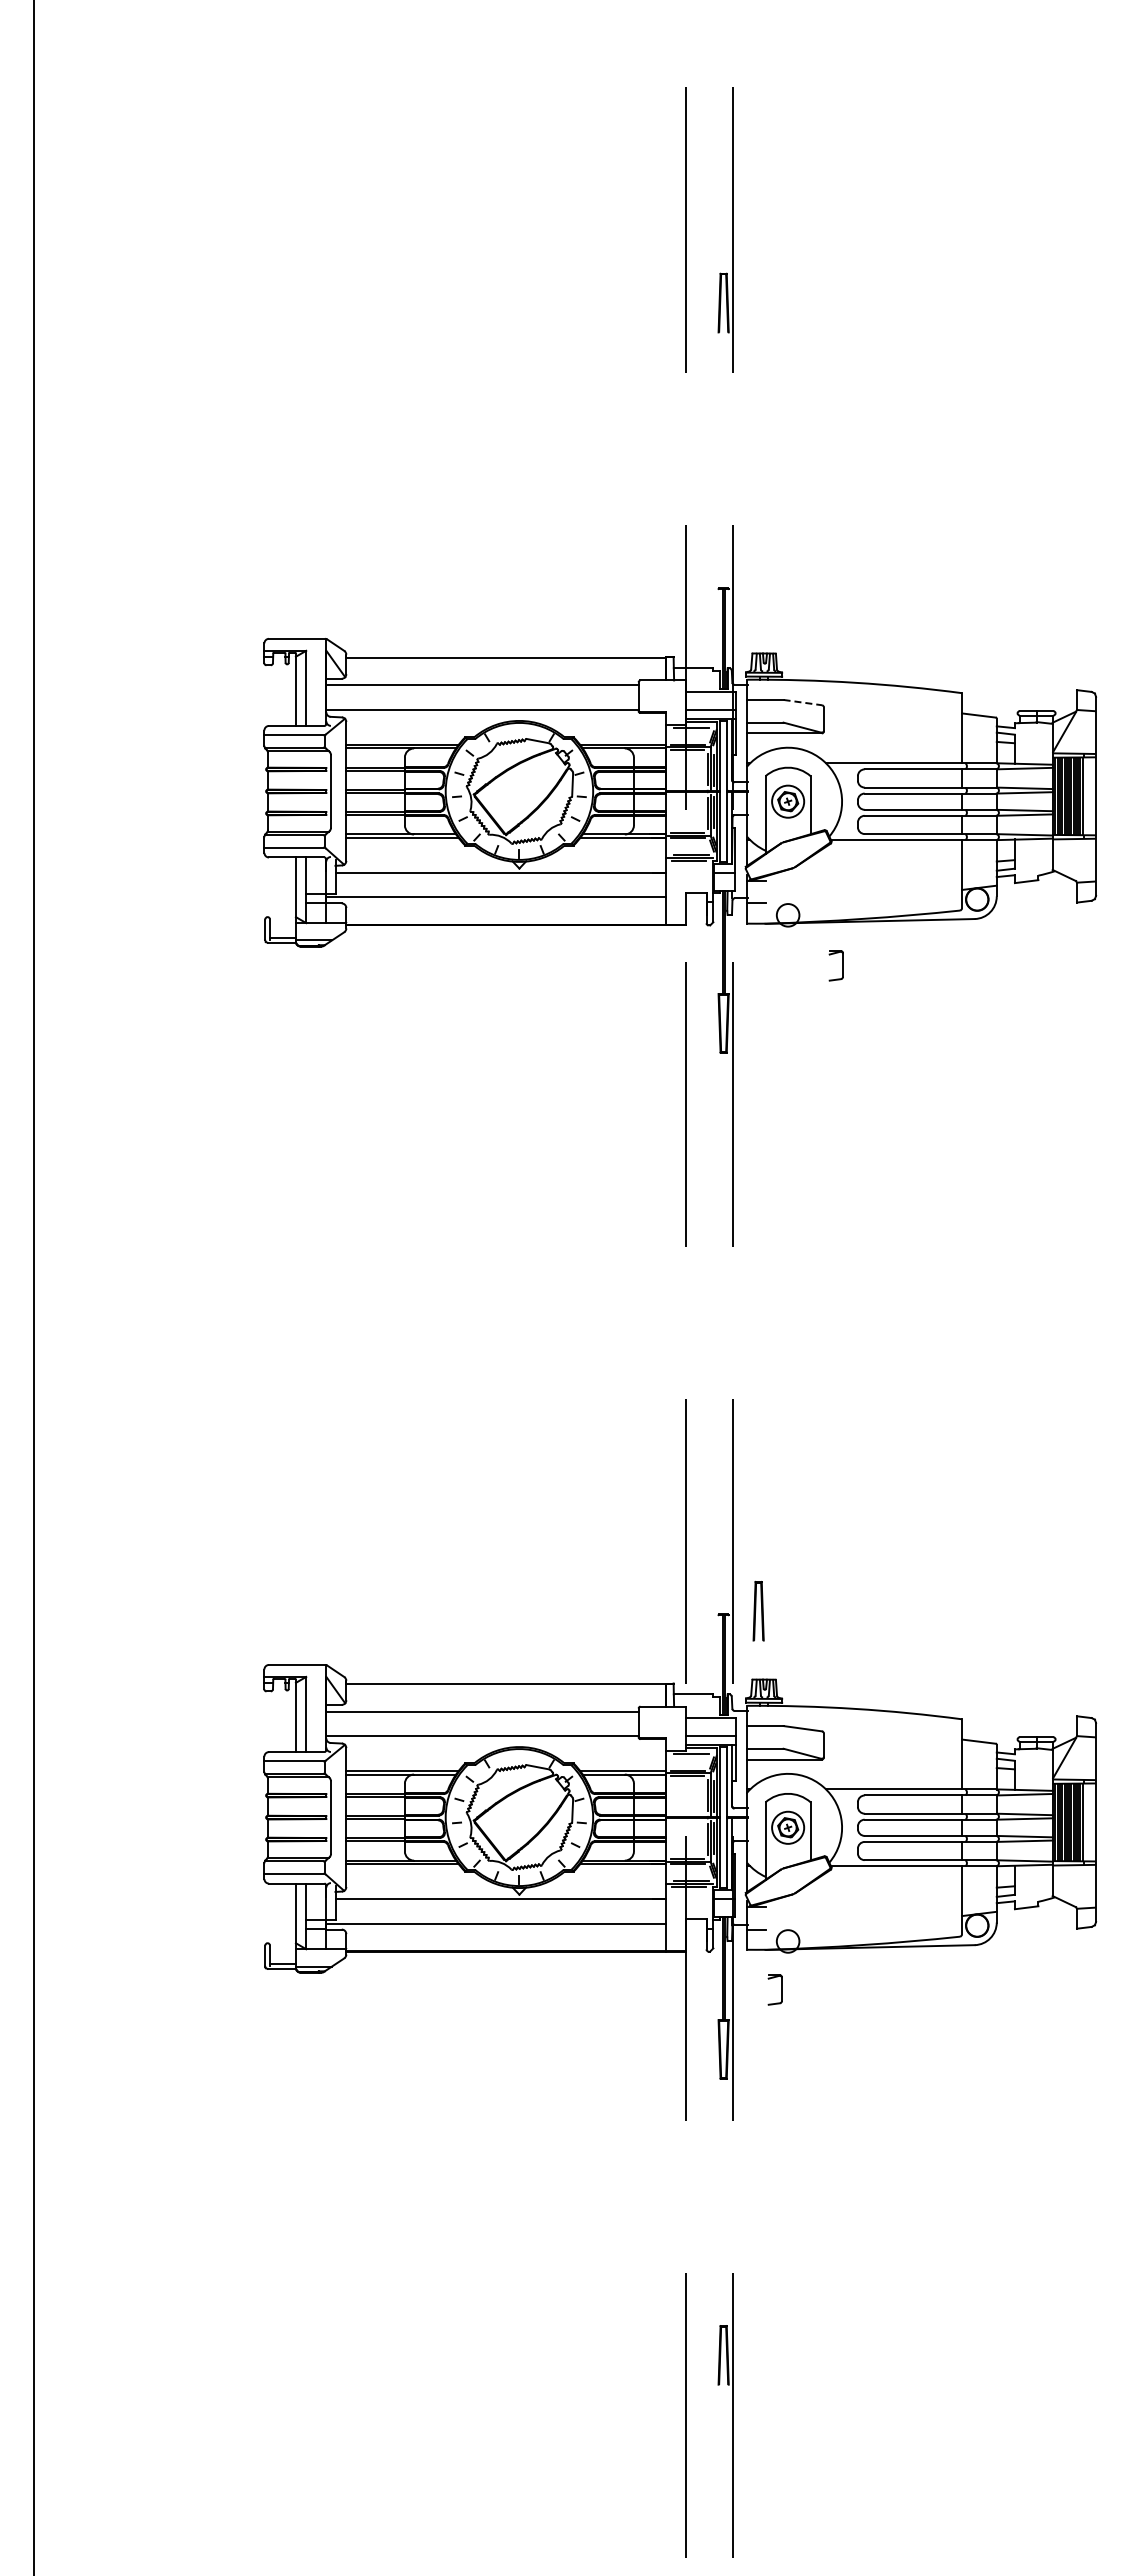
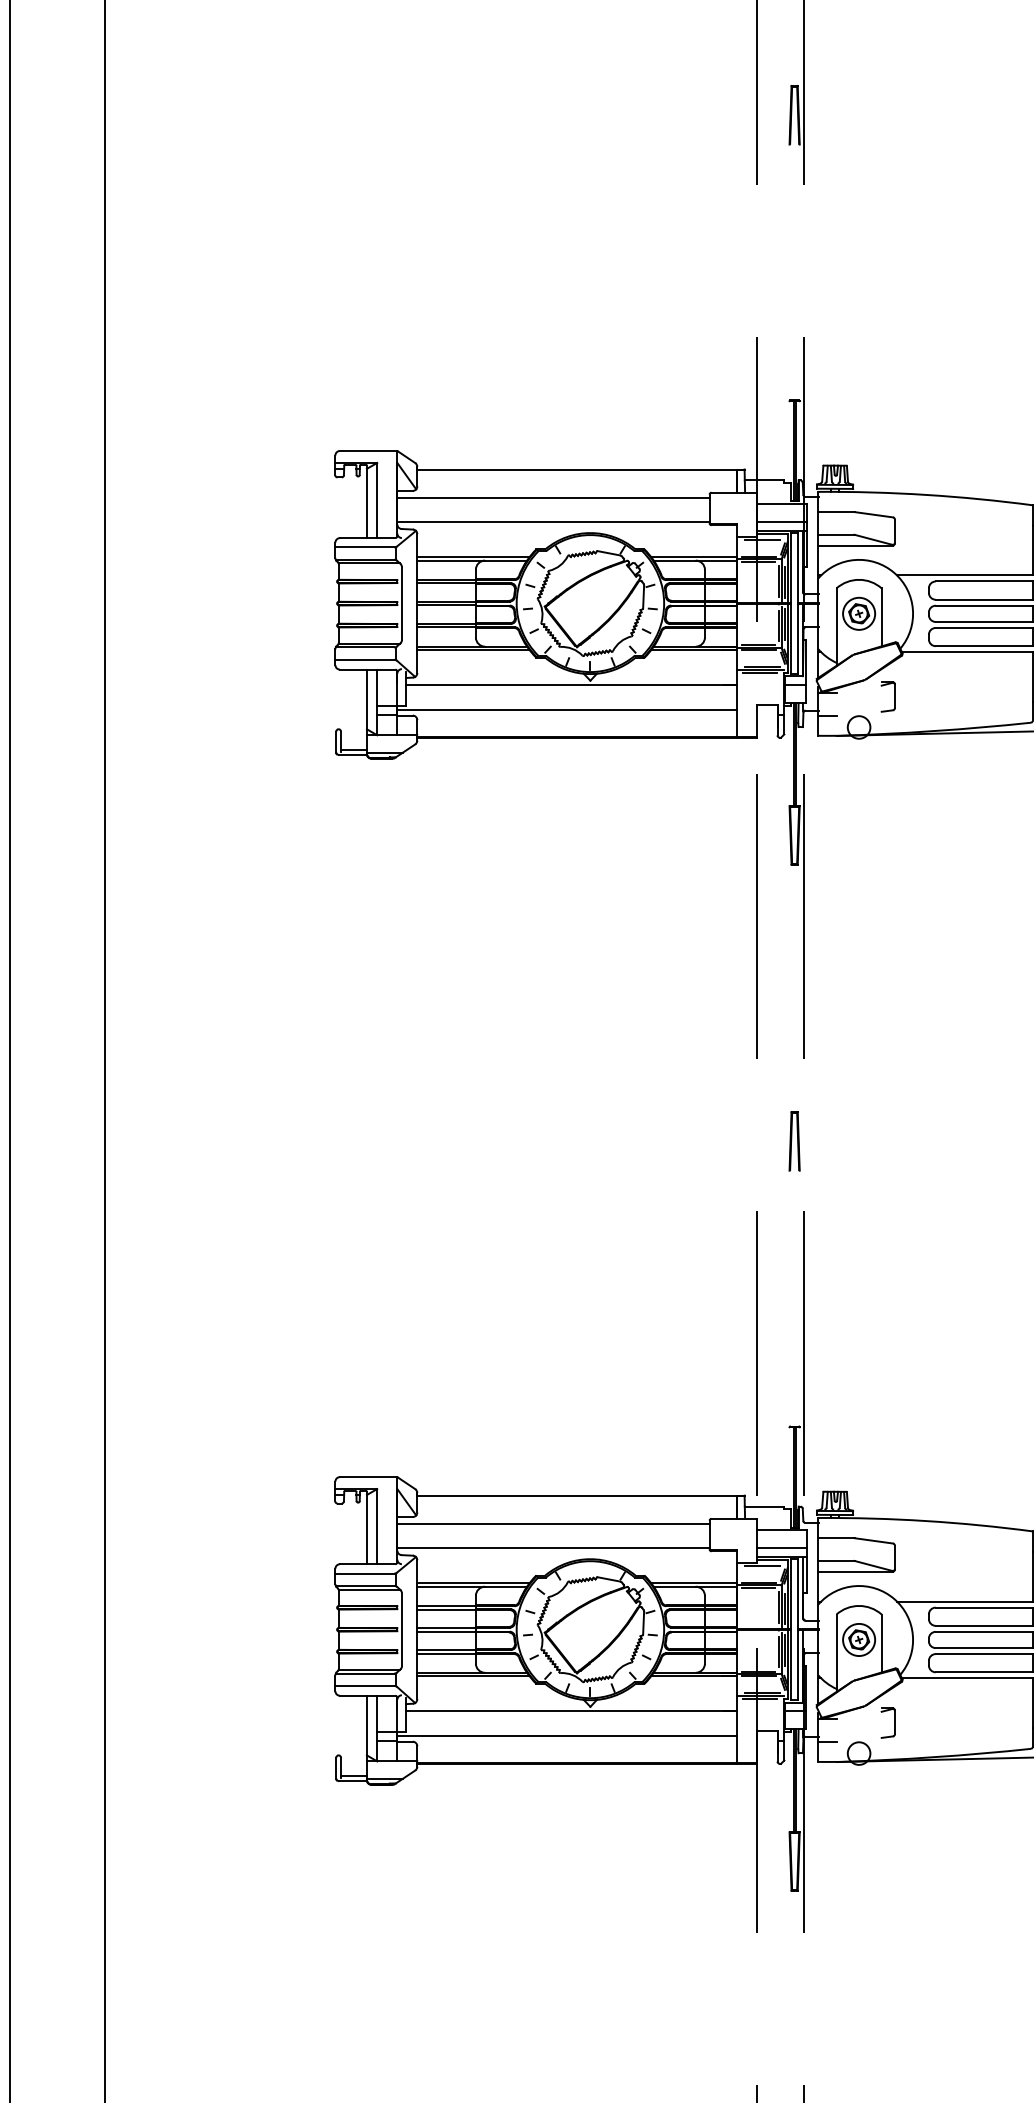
line: (803, 702) -> (874, 514), dashed -> solid
part: (842, 965) -> (894, 696), moved
part: (758, 1611) -> (794, 1141), moved
part: (781, 1989) -> (894, 1722), moved

